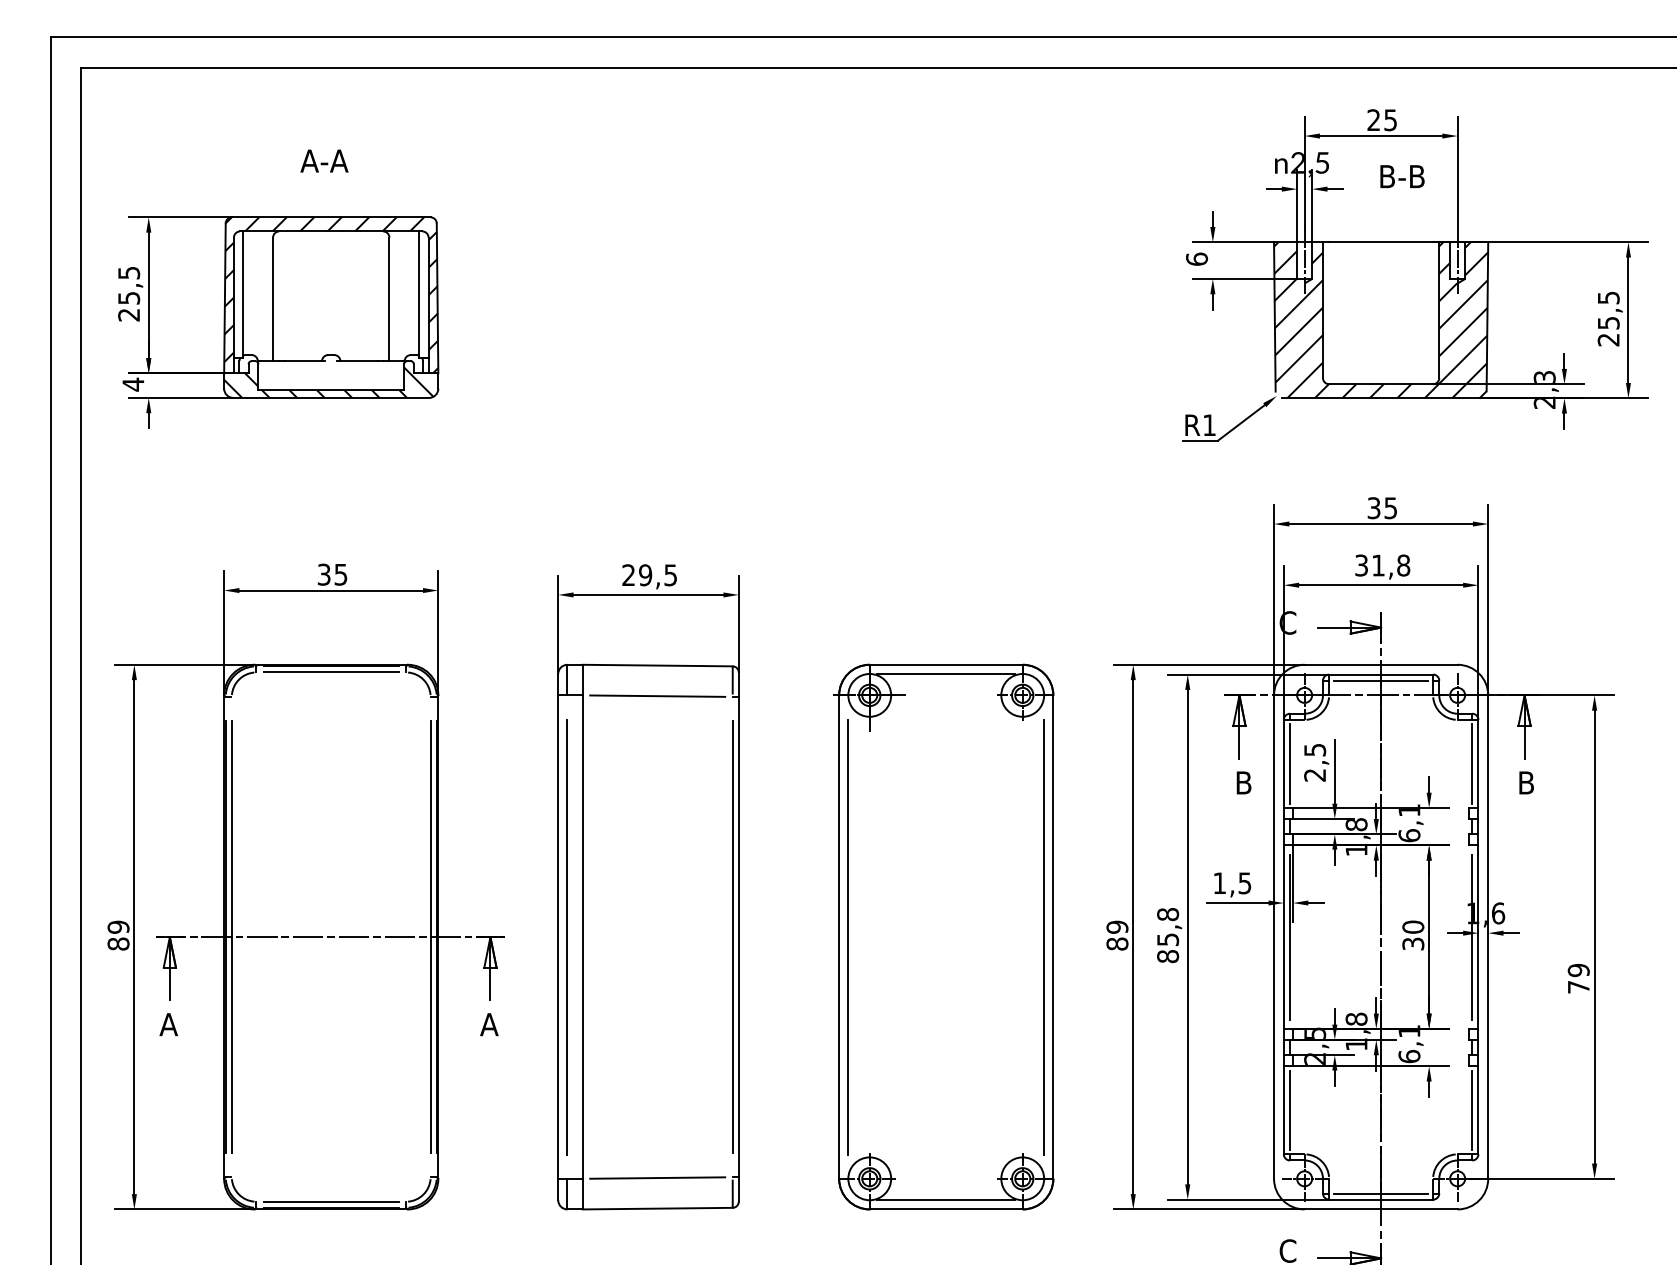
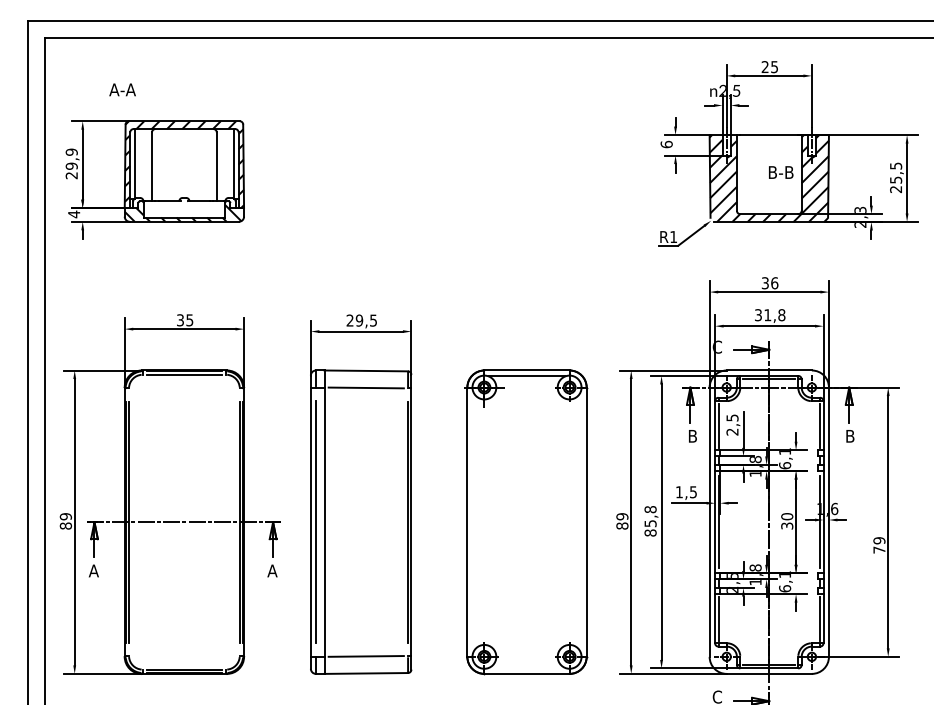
text: (324, 160) -> (122, 89), moved
text: (1403, 176) -> (781, 172), moved
text: (128, 284) -> (71, 158), 25,5 -> 29,9
text: (1390, 508) -> (774, 283), 35 -> 36
line: (848, 937) -> (472, 522), removed
line: (1044, 937) -> (581, 522), removed
line: (945, 1199) -> (526, 668), removed

